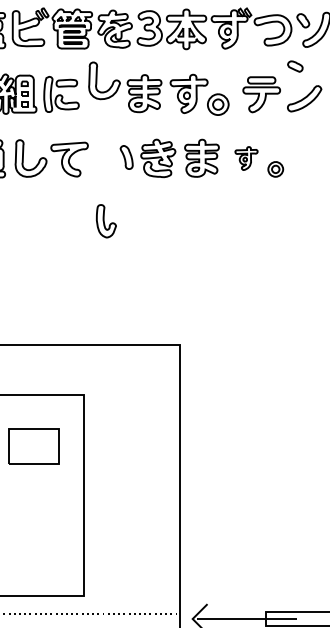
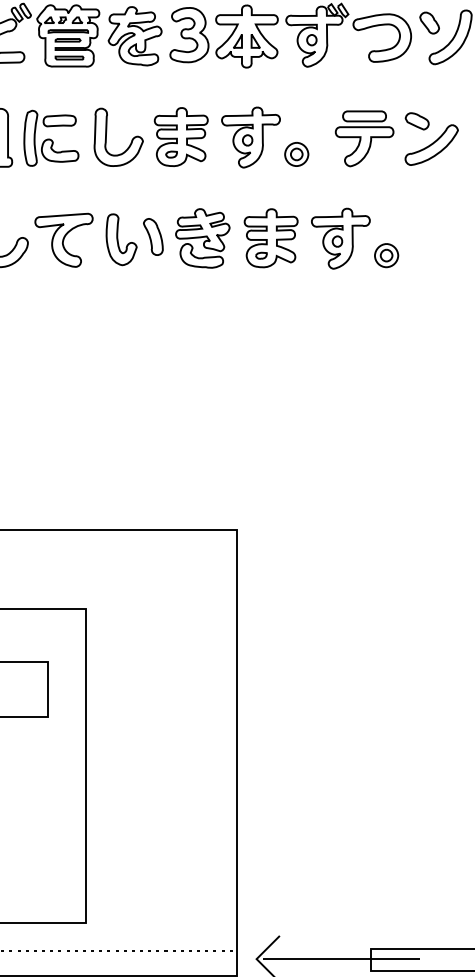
part: (295, 66) -> (417, 121), moved
part: (97, 80) -> (107, 136), moved
part: (218, 104) -> (297, 154), size x0.71
part: (246, 158) -> (340, 238), size x1.67
part: (106, 221) -> (121, 240), moved

